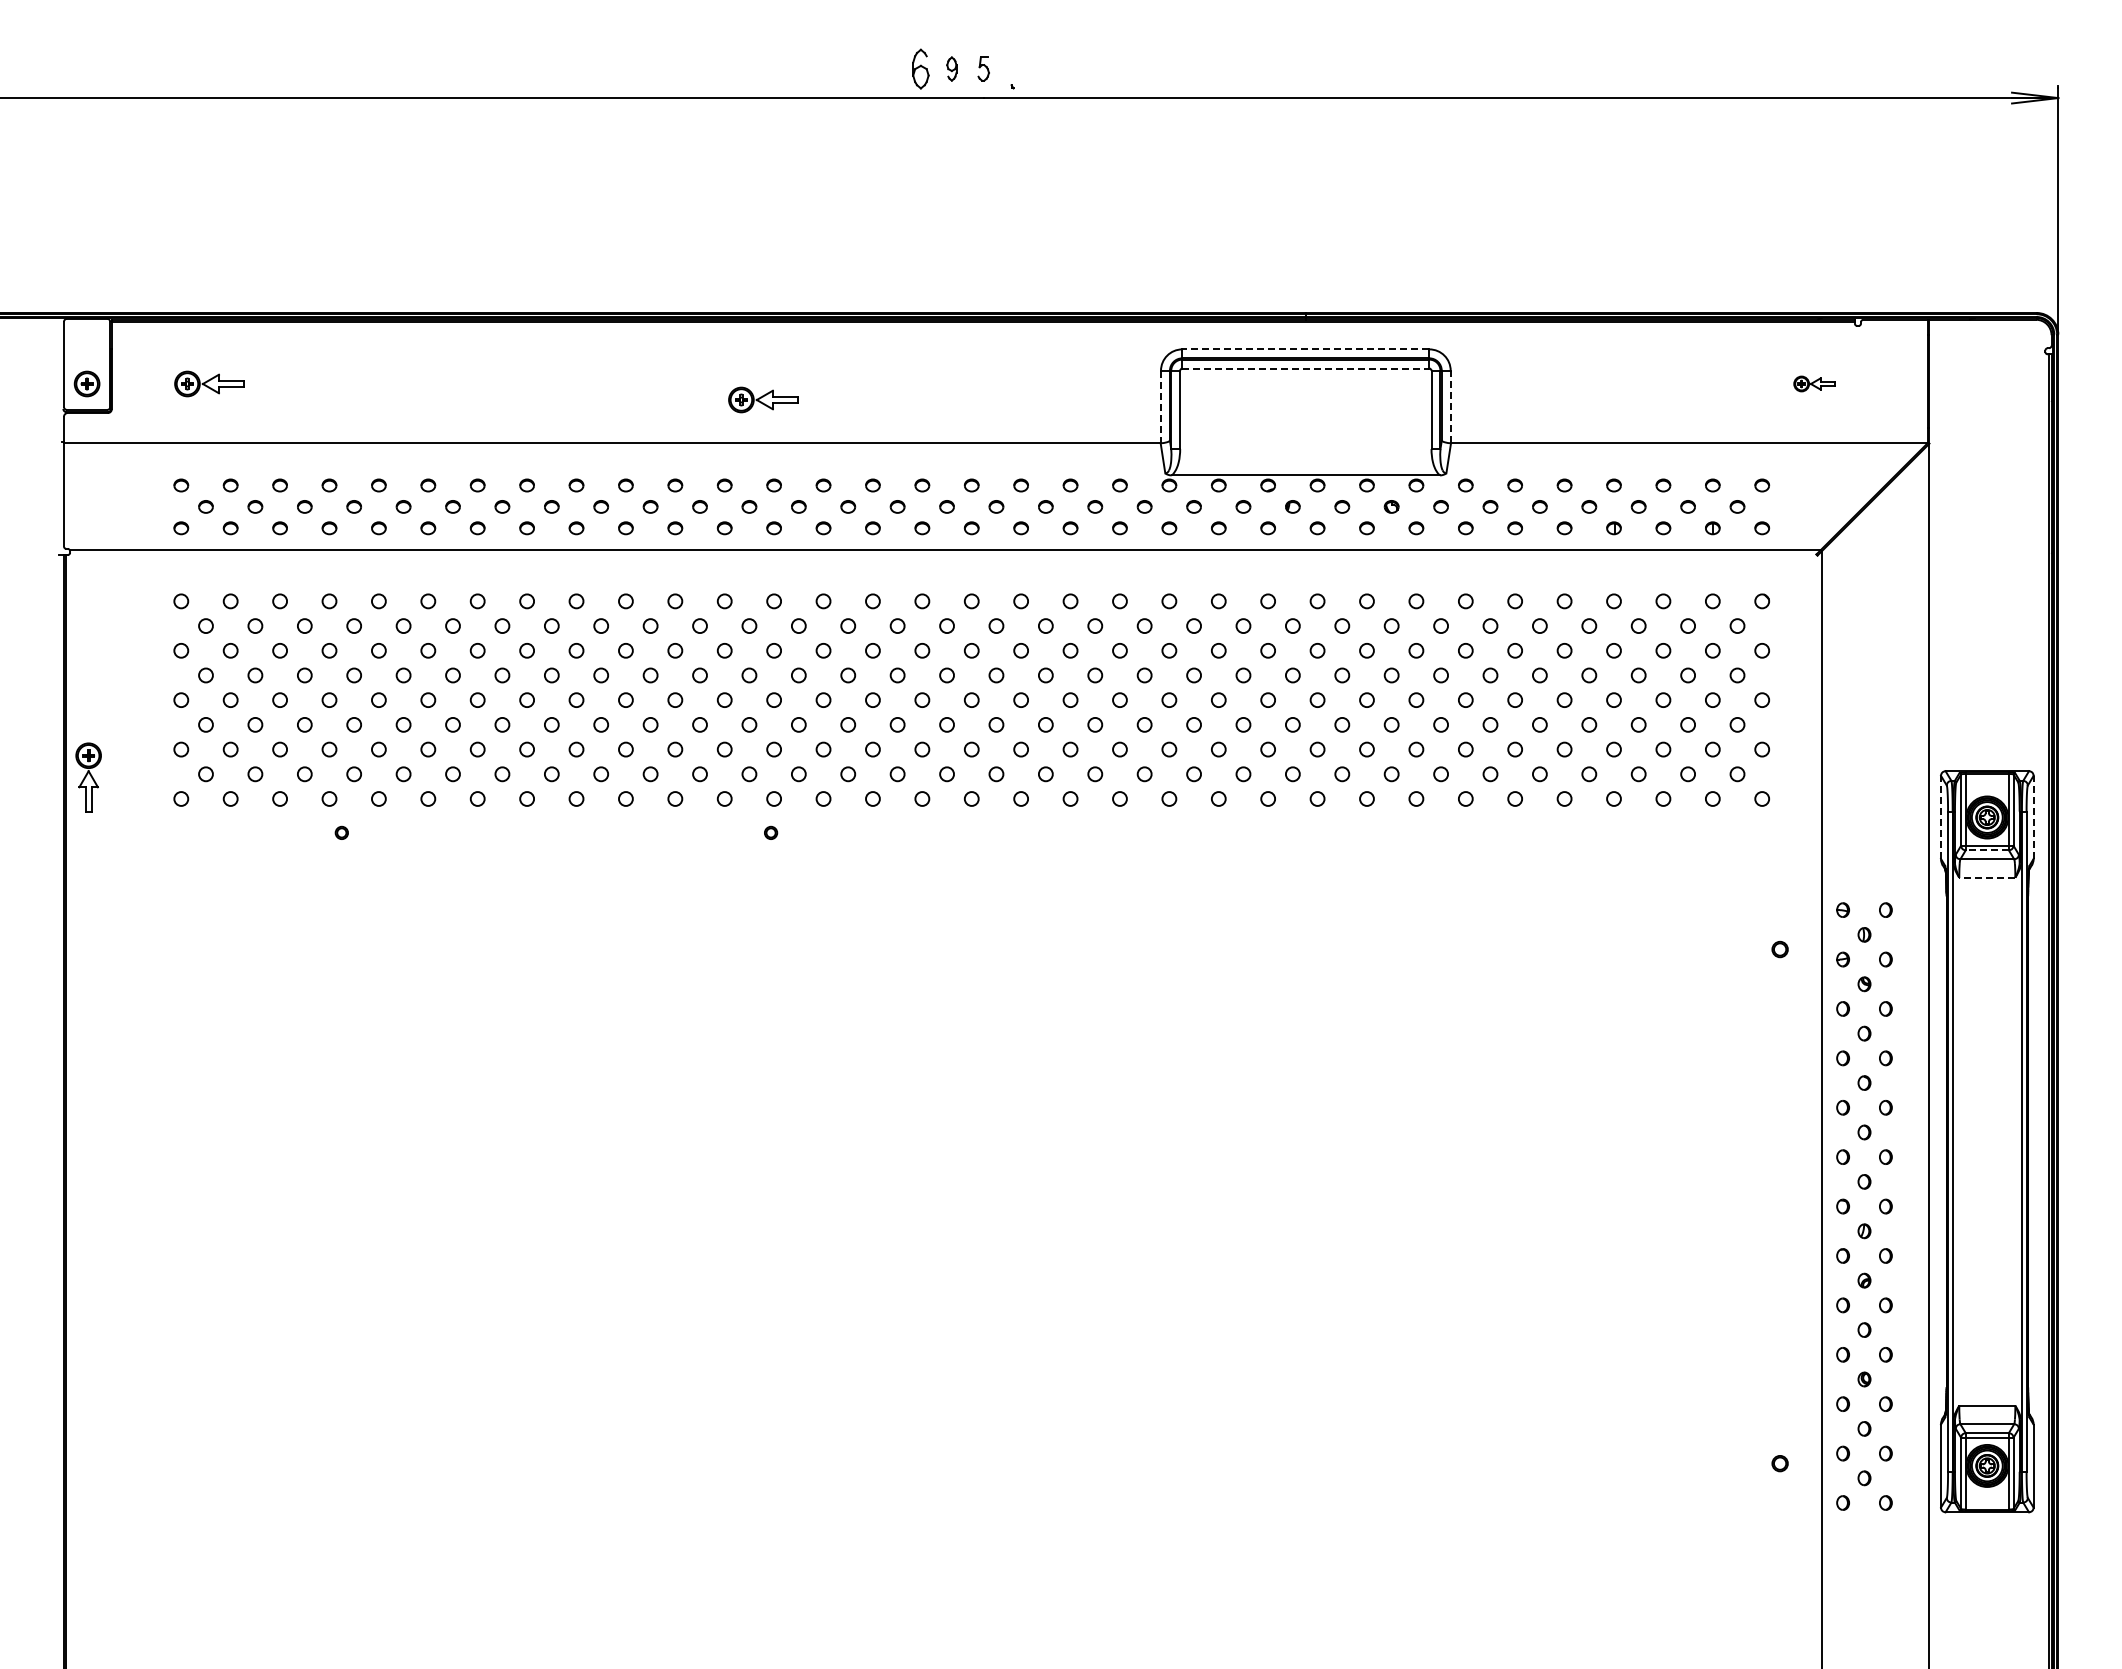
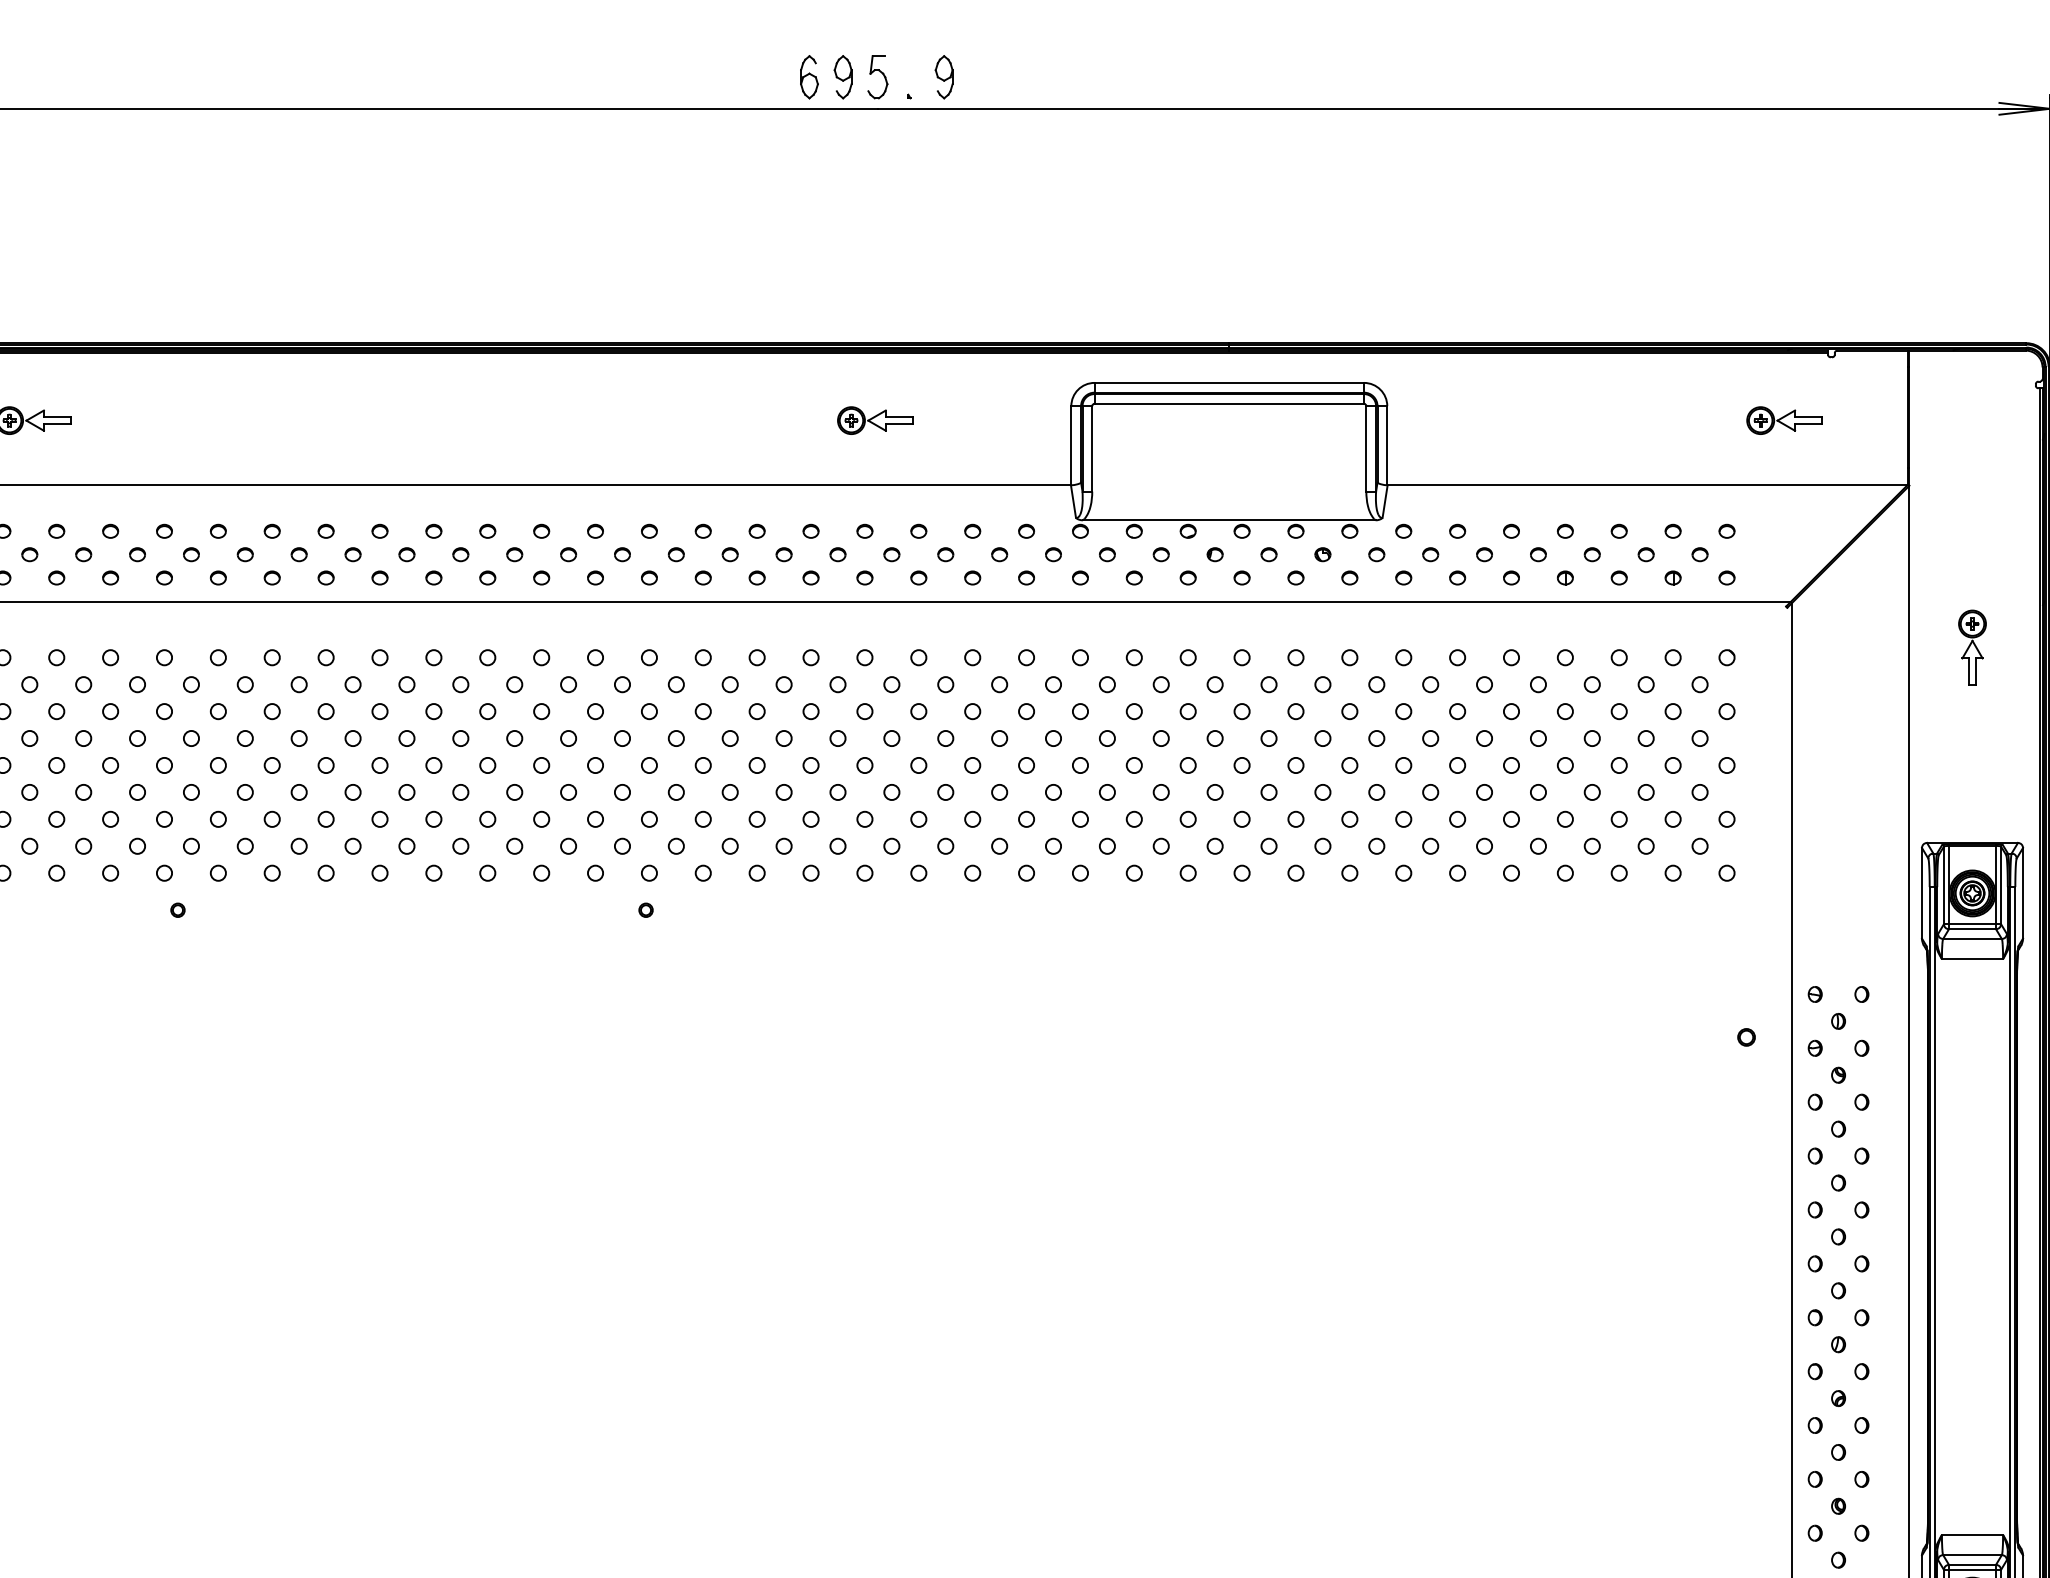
part: (951, 68) -> (842, 76), size x1.67
part: (983, 68) -> (877, 76), size x1.67
part: (1044, 68) -> (944, 76), added
line: (1305, 349) -> (1228, 383), dashed -> solid
line: (1305, 368) -> (1228, 403), dashed -> solid
part: (1814, 383) -> (1784, 420), size x1.67
part: (763, 399) -> (875, 420), moved
line: (1450, 406) -> (1387, 445), dashed -> solid
line: (1161, 407) -> (1071, 446), dashed -> solid
part: (1987, 592) -> (1972, 648), added
line: (1941, 817) -> (1922, 893), dashed -> solid
line: (2033, 817) -> (2022, 893), dashed -> solid
line: (1987, 850) -> (1972, 929), dashed -> solid
line: (1986, 877) -> (1971, 958), dashed -> solid

